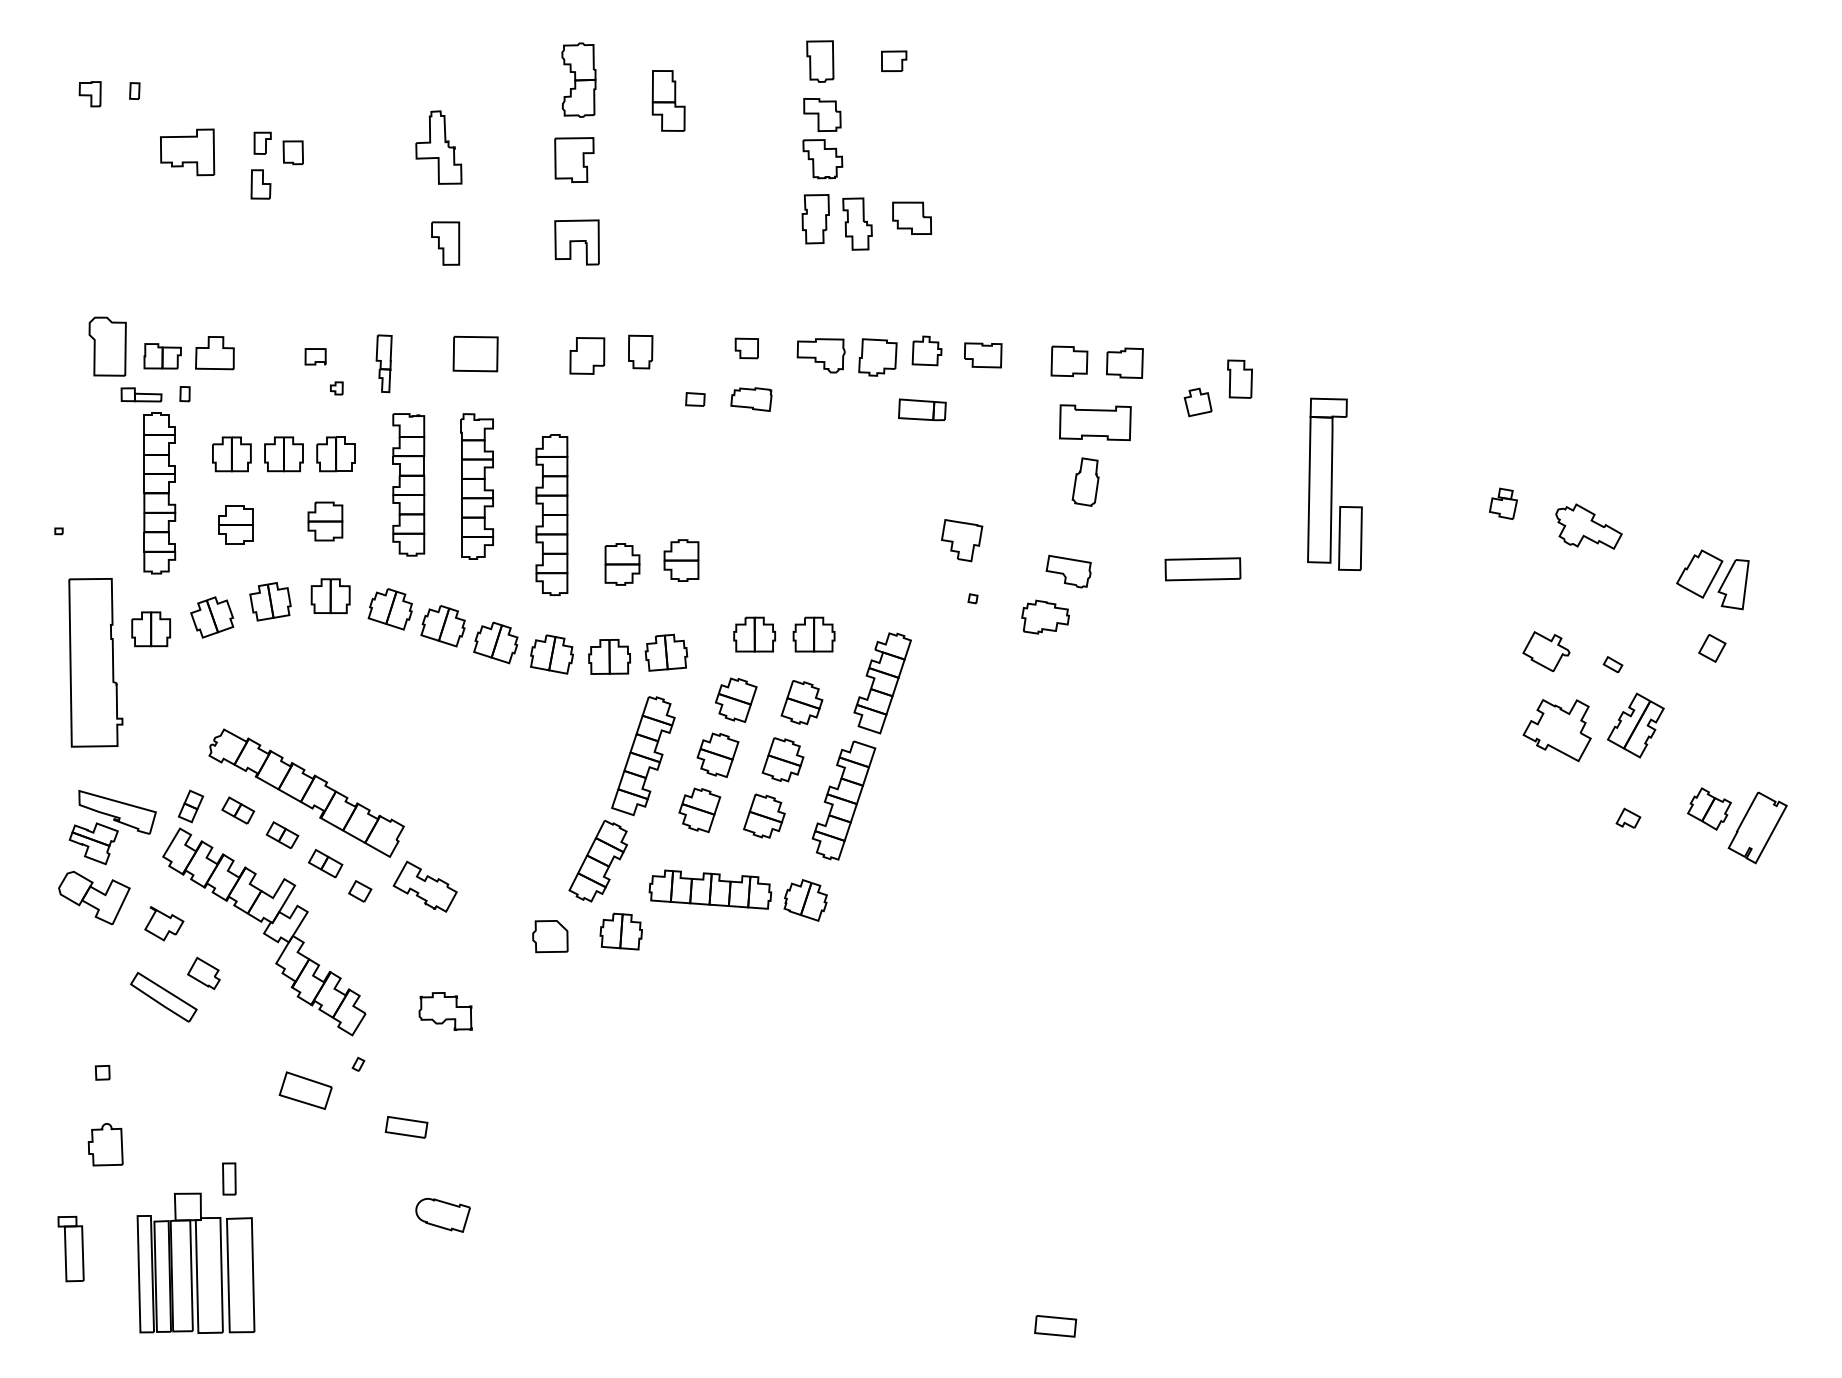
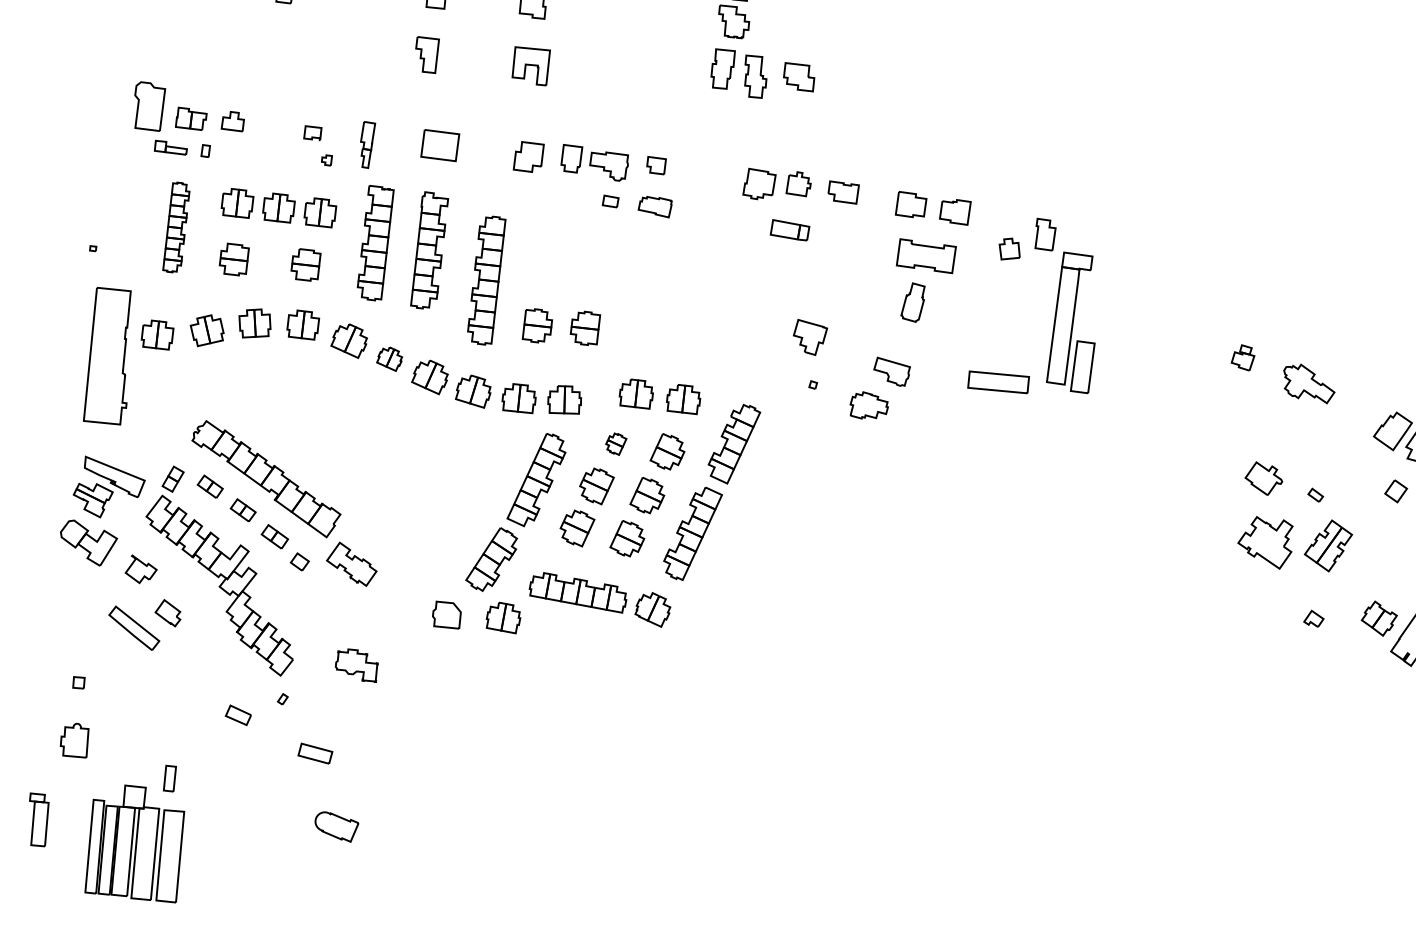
part: (214, 353) -> (232, 121), size x0.7
part: (820, 355) -> (608, 165), moved
part: (1334, 483) -> (1075, 322), moved
part: (159, 493) -> (176, 227), size x0.7
part: (442, 626) -> (389, 359), size x0.7
part: (736, 699) -> (616, 443), size x0.6
part: (305, 1090) -> (238, 715), size x0.6

